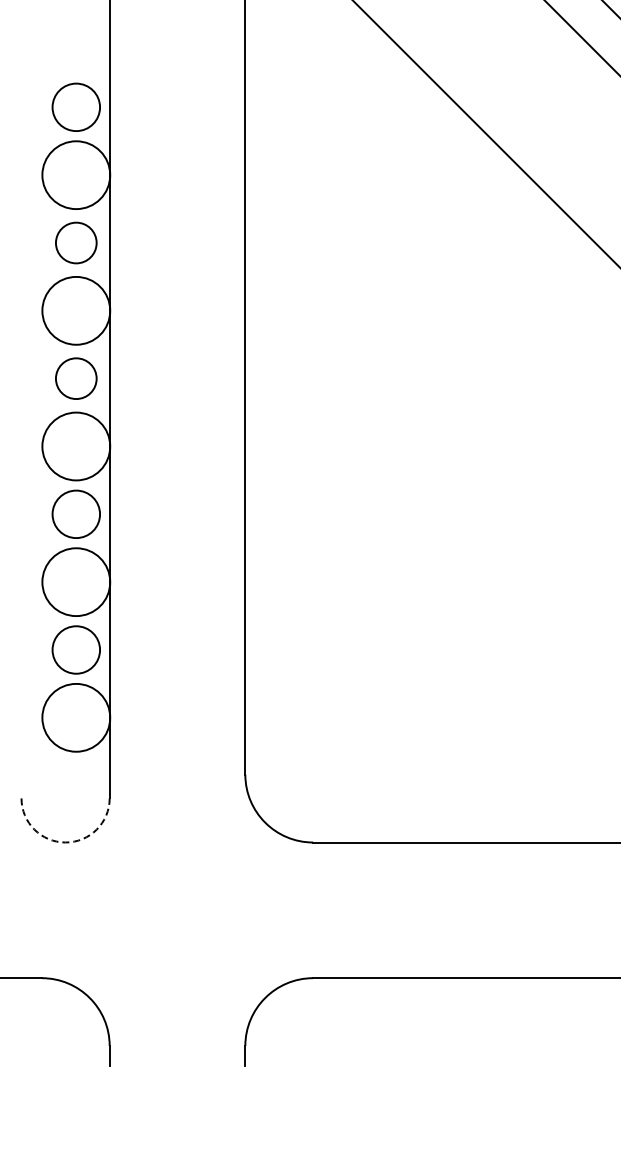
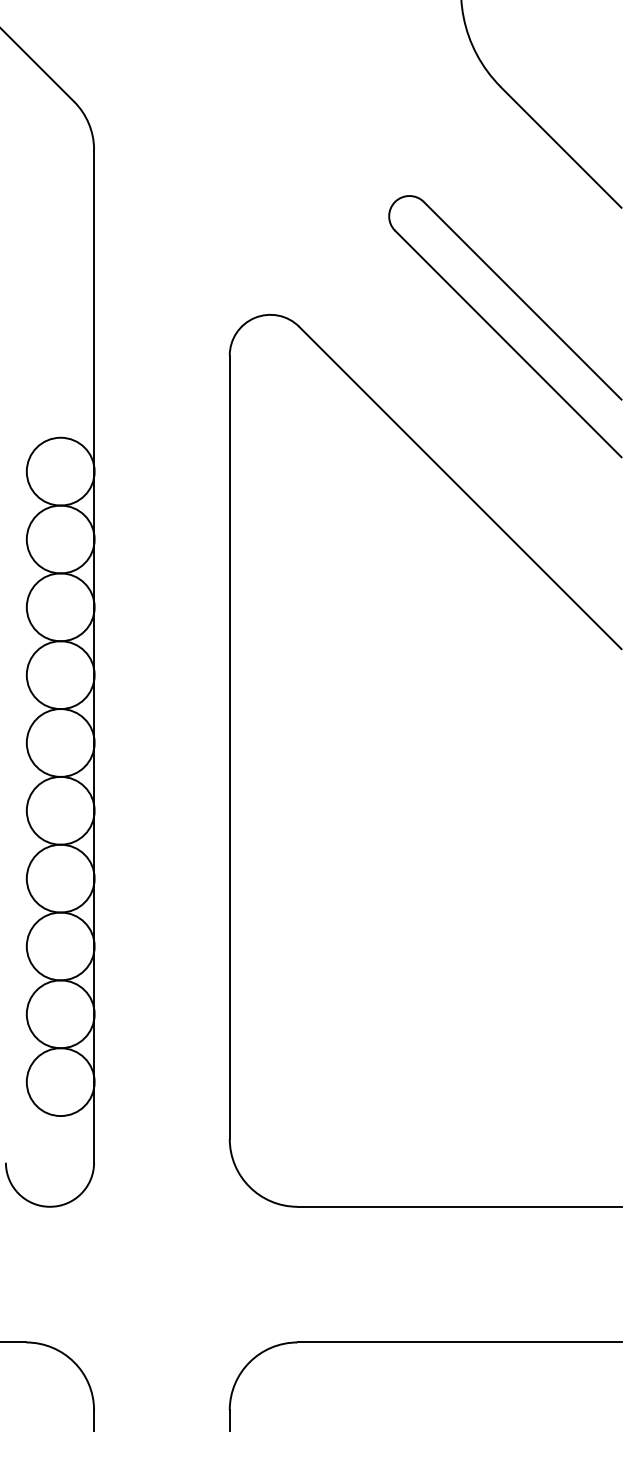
circle: (76, 107) -> (60, 471), size x1.43
circle: (76, 243) -> (60, 607), size x1.67
circle: (76, 378) -> (60, 742), size x1.67
circle: (76, 514) -> (60, 878), size x1.43
circle: (76, 650) -> (60, 1014), size x1.43
arc: (66, 842) -> (50, 1206), dashed -> solid

